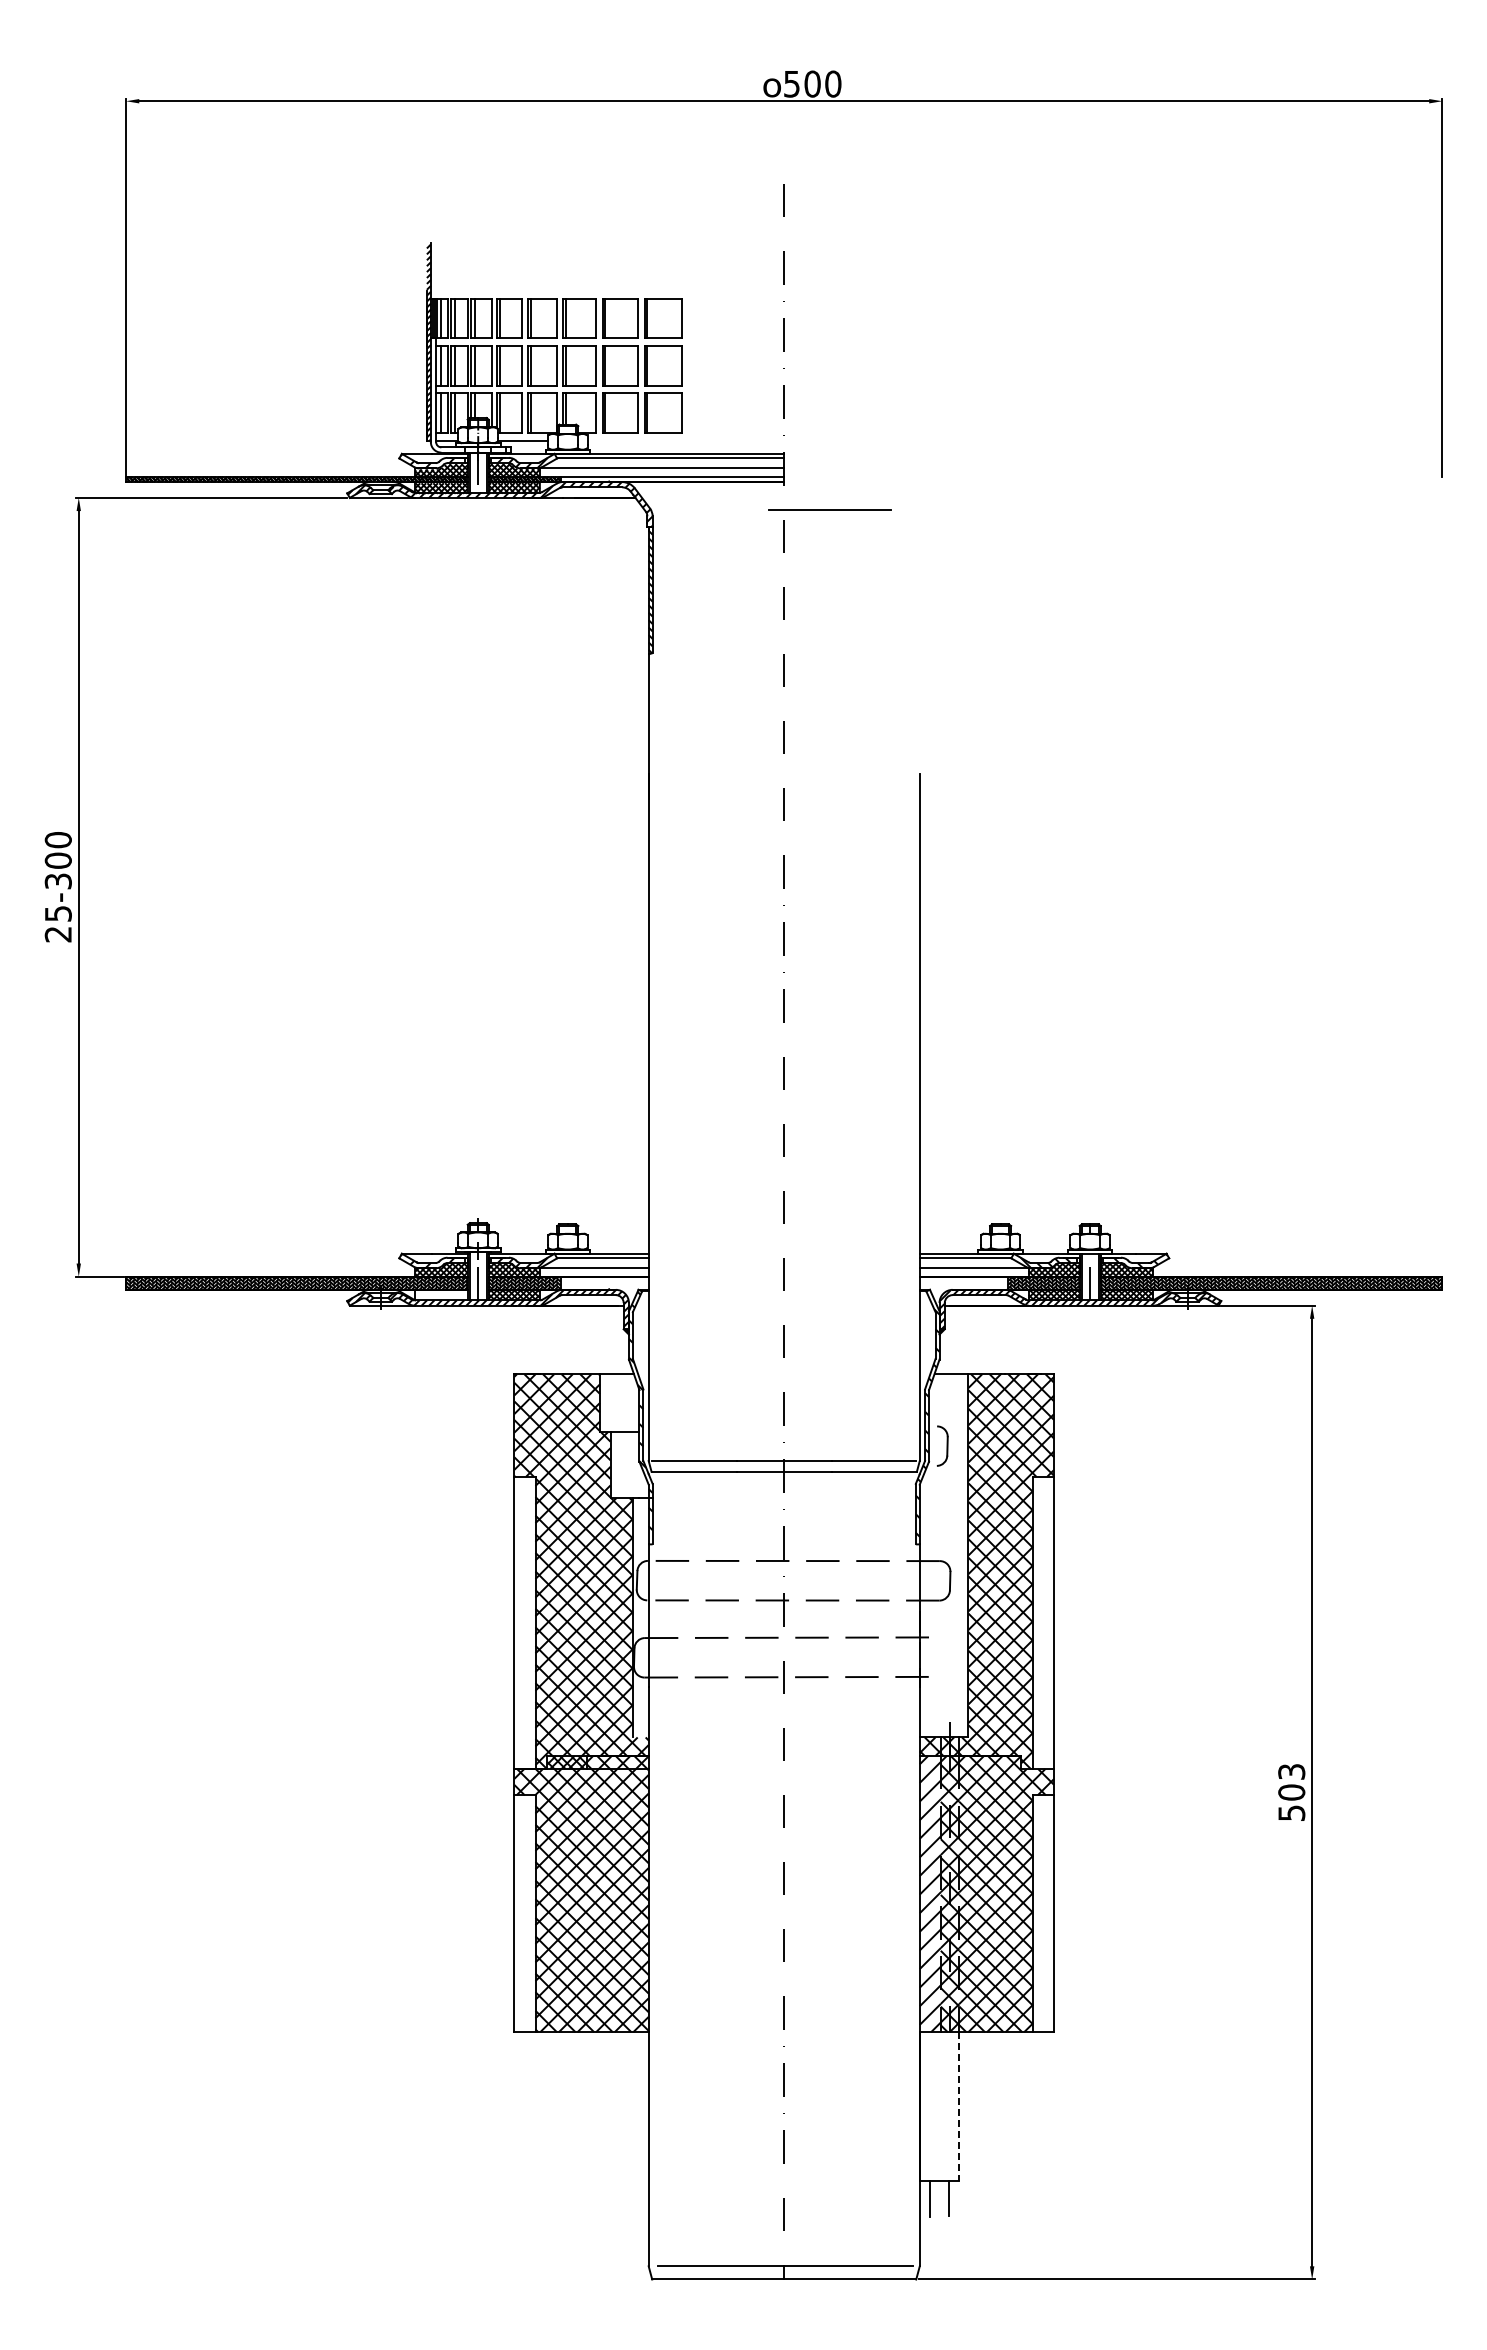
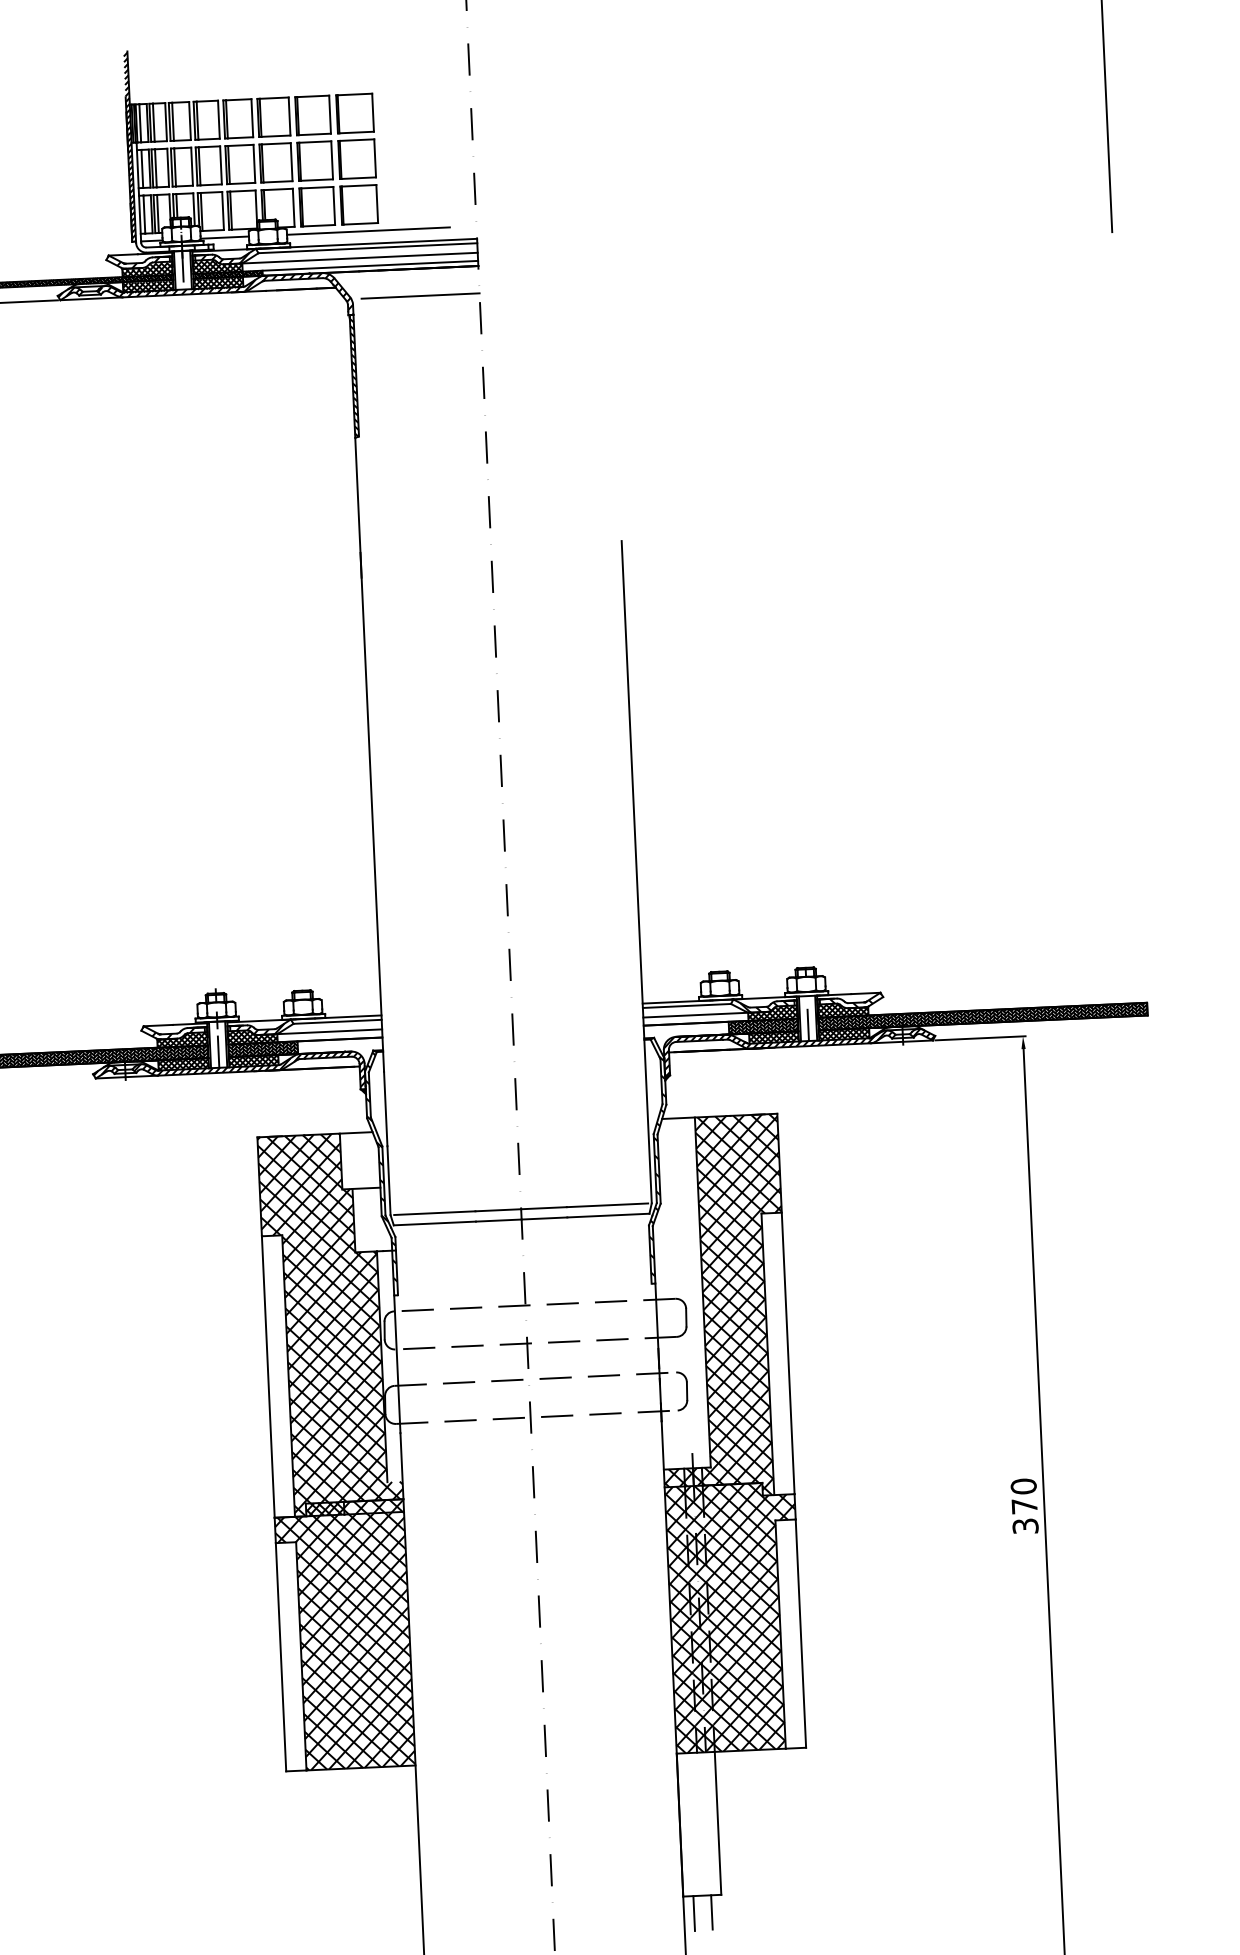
line: (671, 440) -> (367, 230), added
line: (829, 509) -> (420, 295), moved
hatch: (441, 1294) -> (183, 1063), added
part: (942, 1445) -> (682, 1390), moved
text: (1291, 1791) -> (1024, 1505), 503 -> 370
hatch: (929, 1893) -> (680, 1619), added
line: (959, 2106) -> (718, 1823), dashed -> solid

